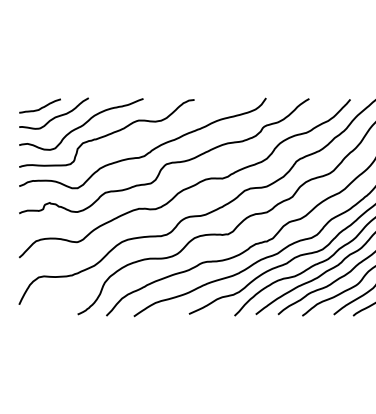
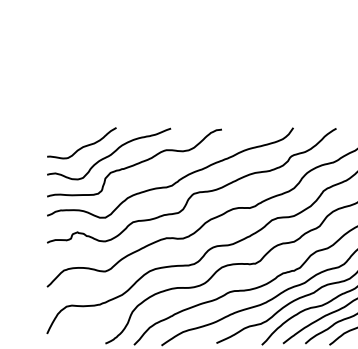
curve: (40, 107) -> (68, 137), removed

